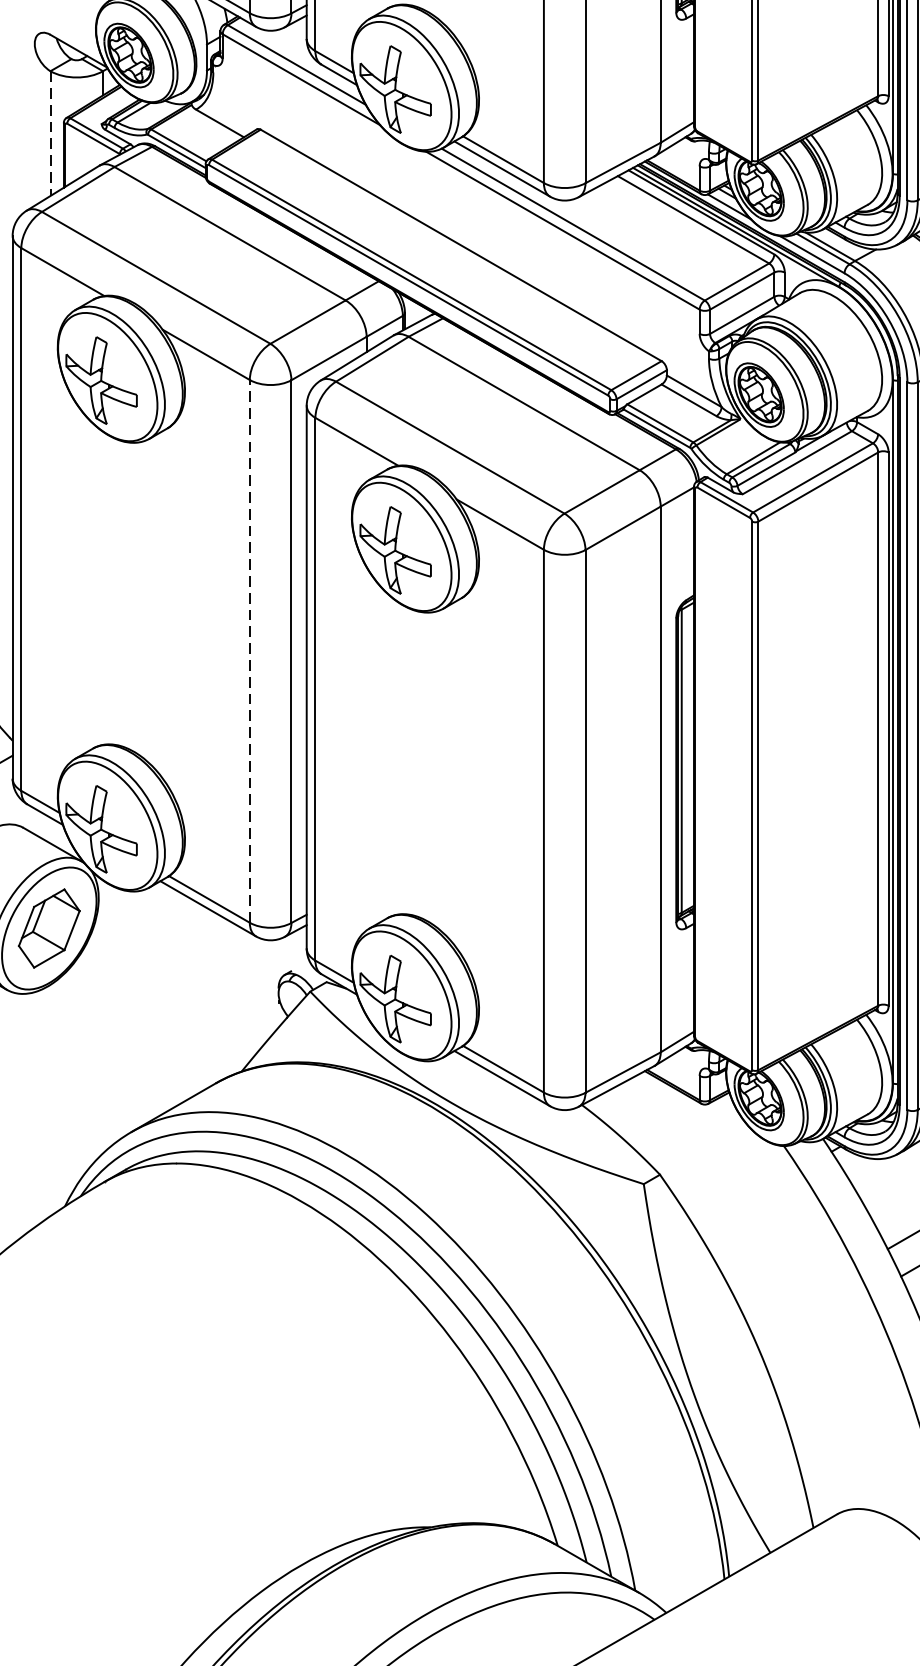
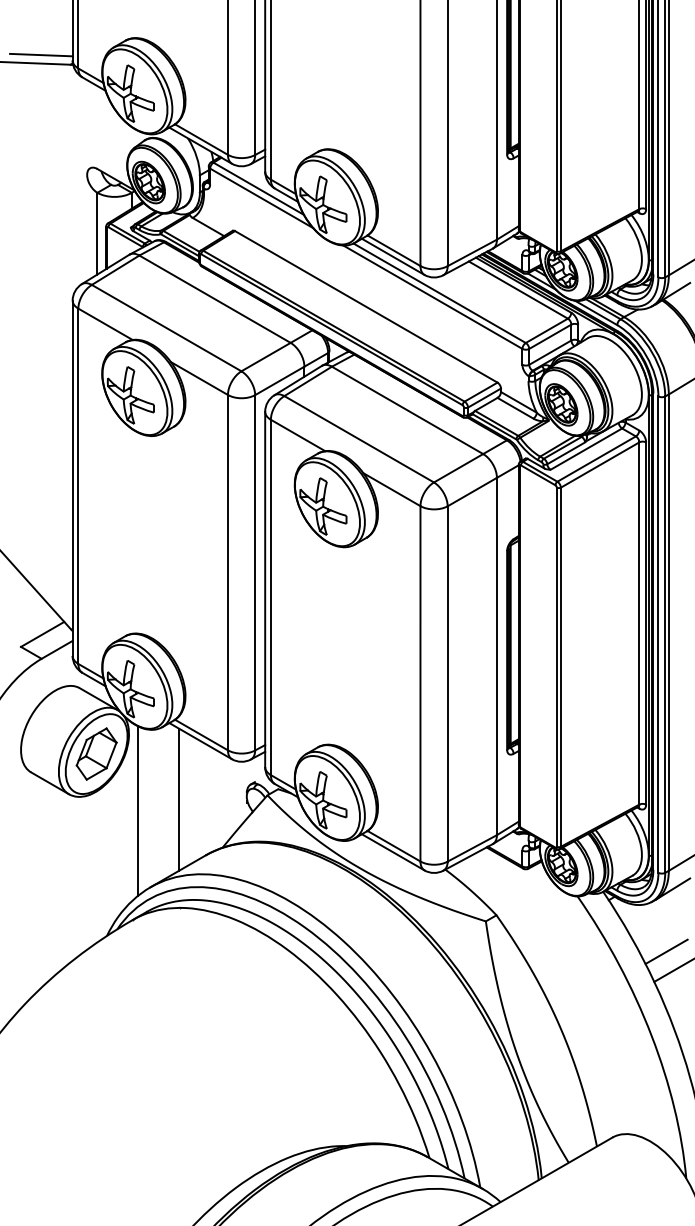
line: (50, 133) -> (97, 233), dashed -> solid
line: (249, 651) -> (227, 572), dashed -> solid
line: (175, 997) -> (179, 799), added
line: (111, 1014) -> (137, 810), added

